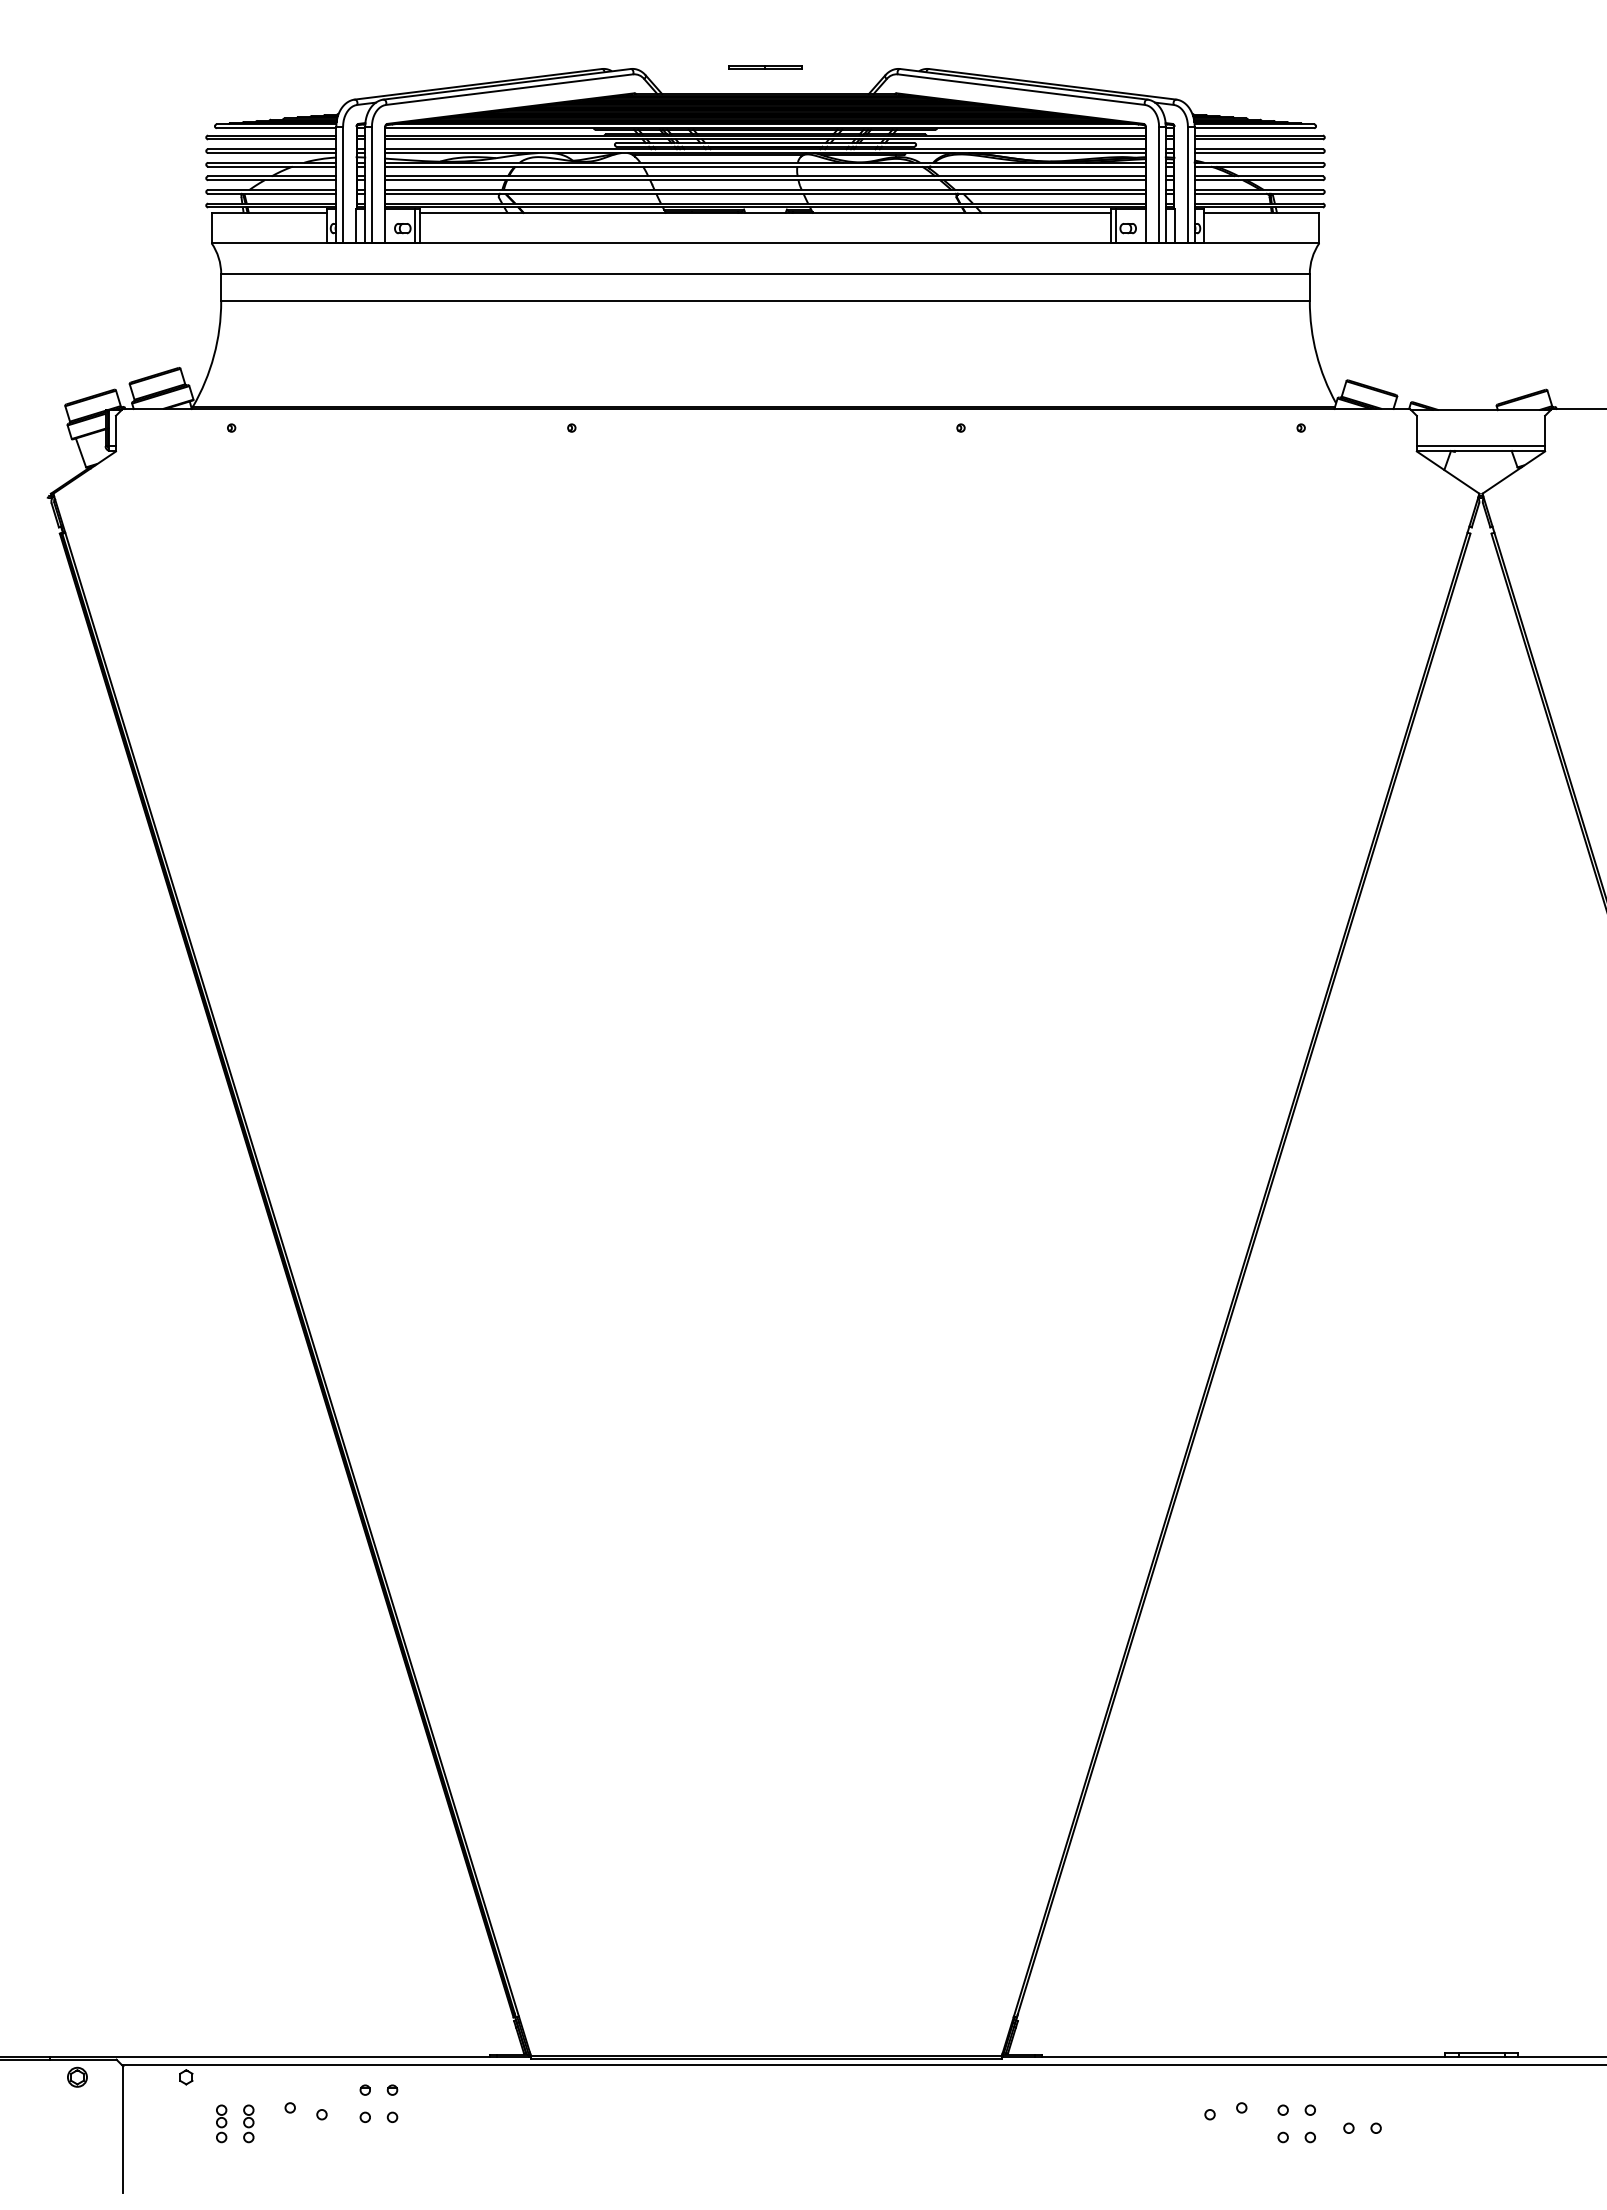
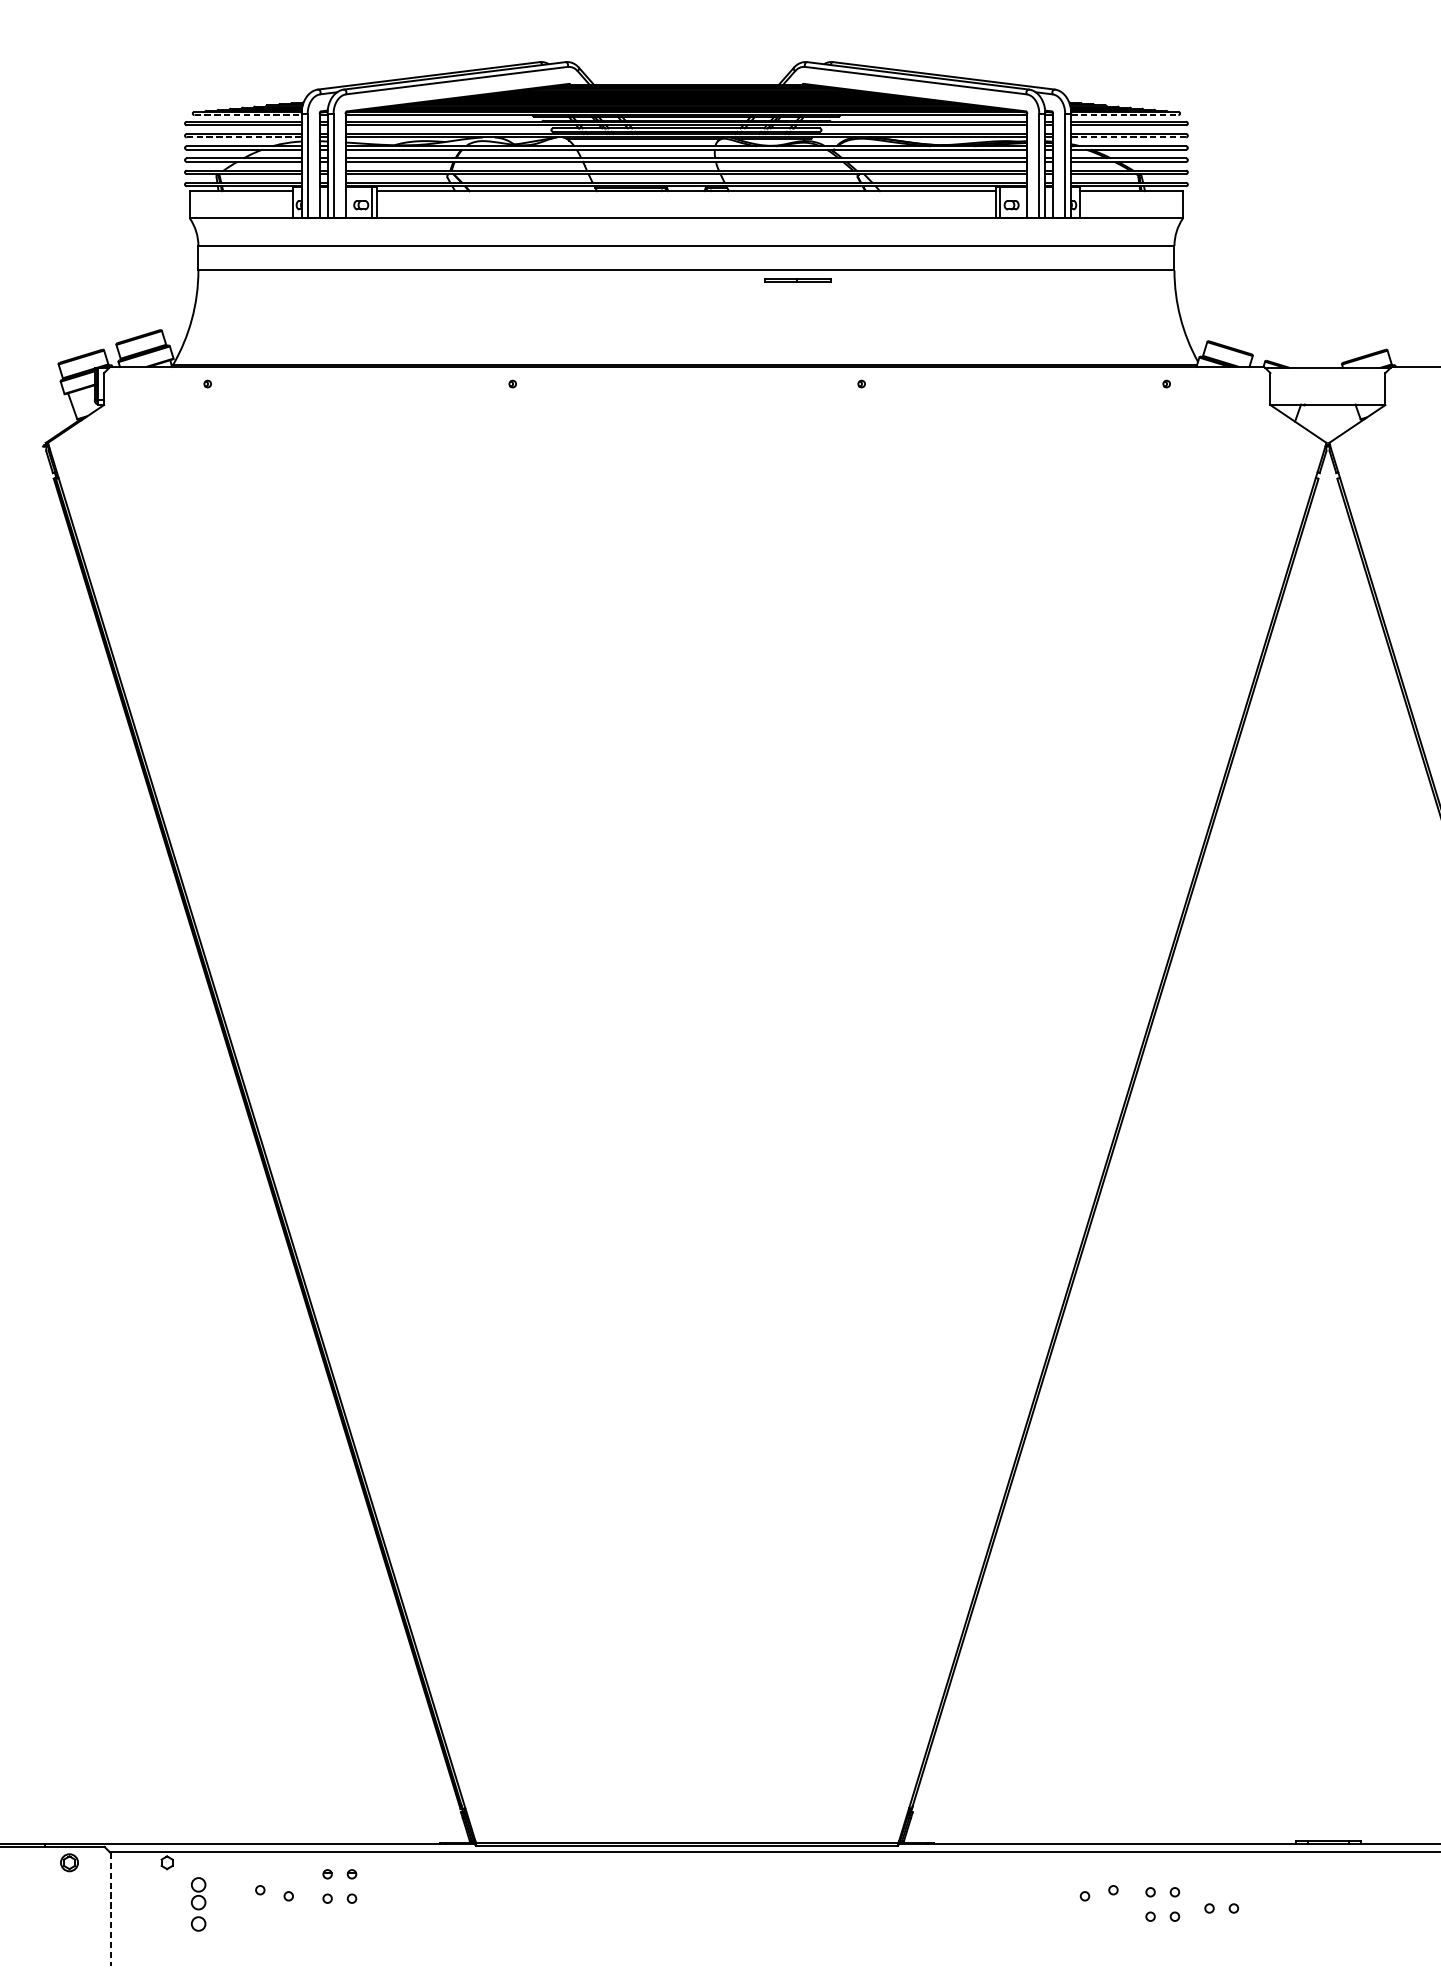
line: (765, 67) -> (797, 280), moved
line: (276, 128) -> (247, 115), solid -> dashed
line: (1254, 128) -> (1124, 115), solid -> dashed
line: (272, 153) -> (244, 137), solid -> dashed
line: (1259, 153) -> (1129, 137), solid -> dashed
line: (1480, 446) -> (1327, 400), removed
part: (221, 2123) -> (198, 1904), size x1.6
part: (248, 2123) -> (222, 1904), removed
line: (123, 2130) -> (110, 1910), solid -> dashed

